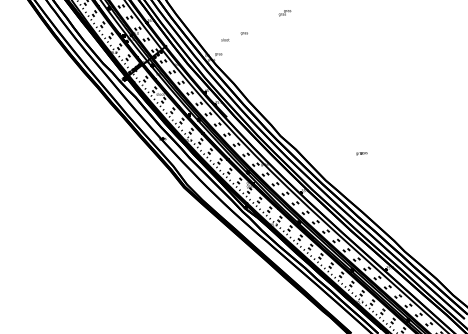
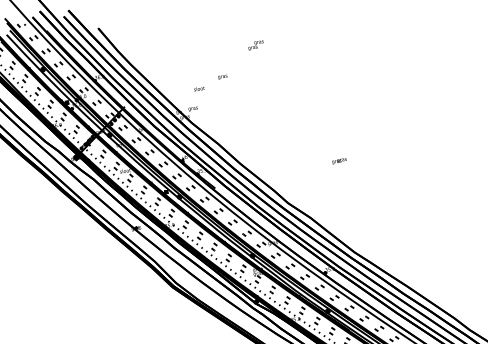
text: (284, 13) -> (255, 46), moved
text: (361, 153) -> (338, 161), moved

